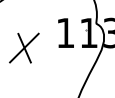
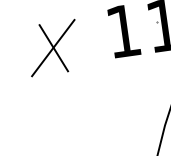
part: (24, 47) -> (53, 47), moved

